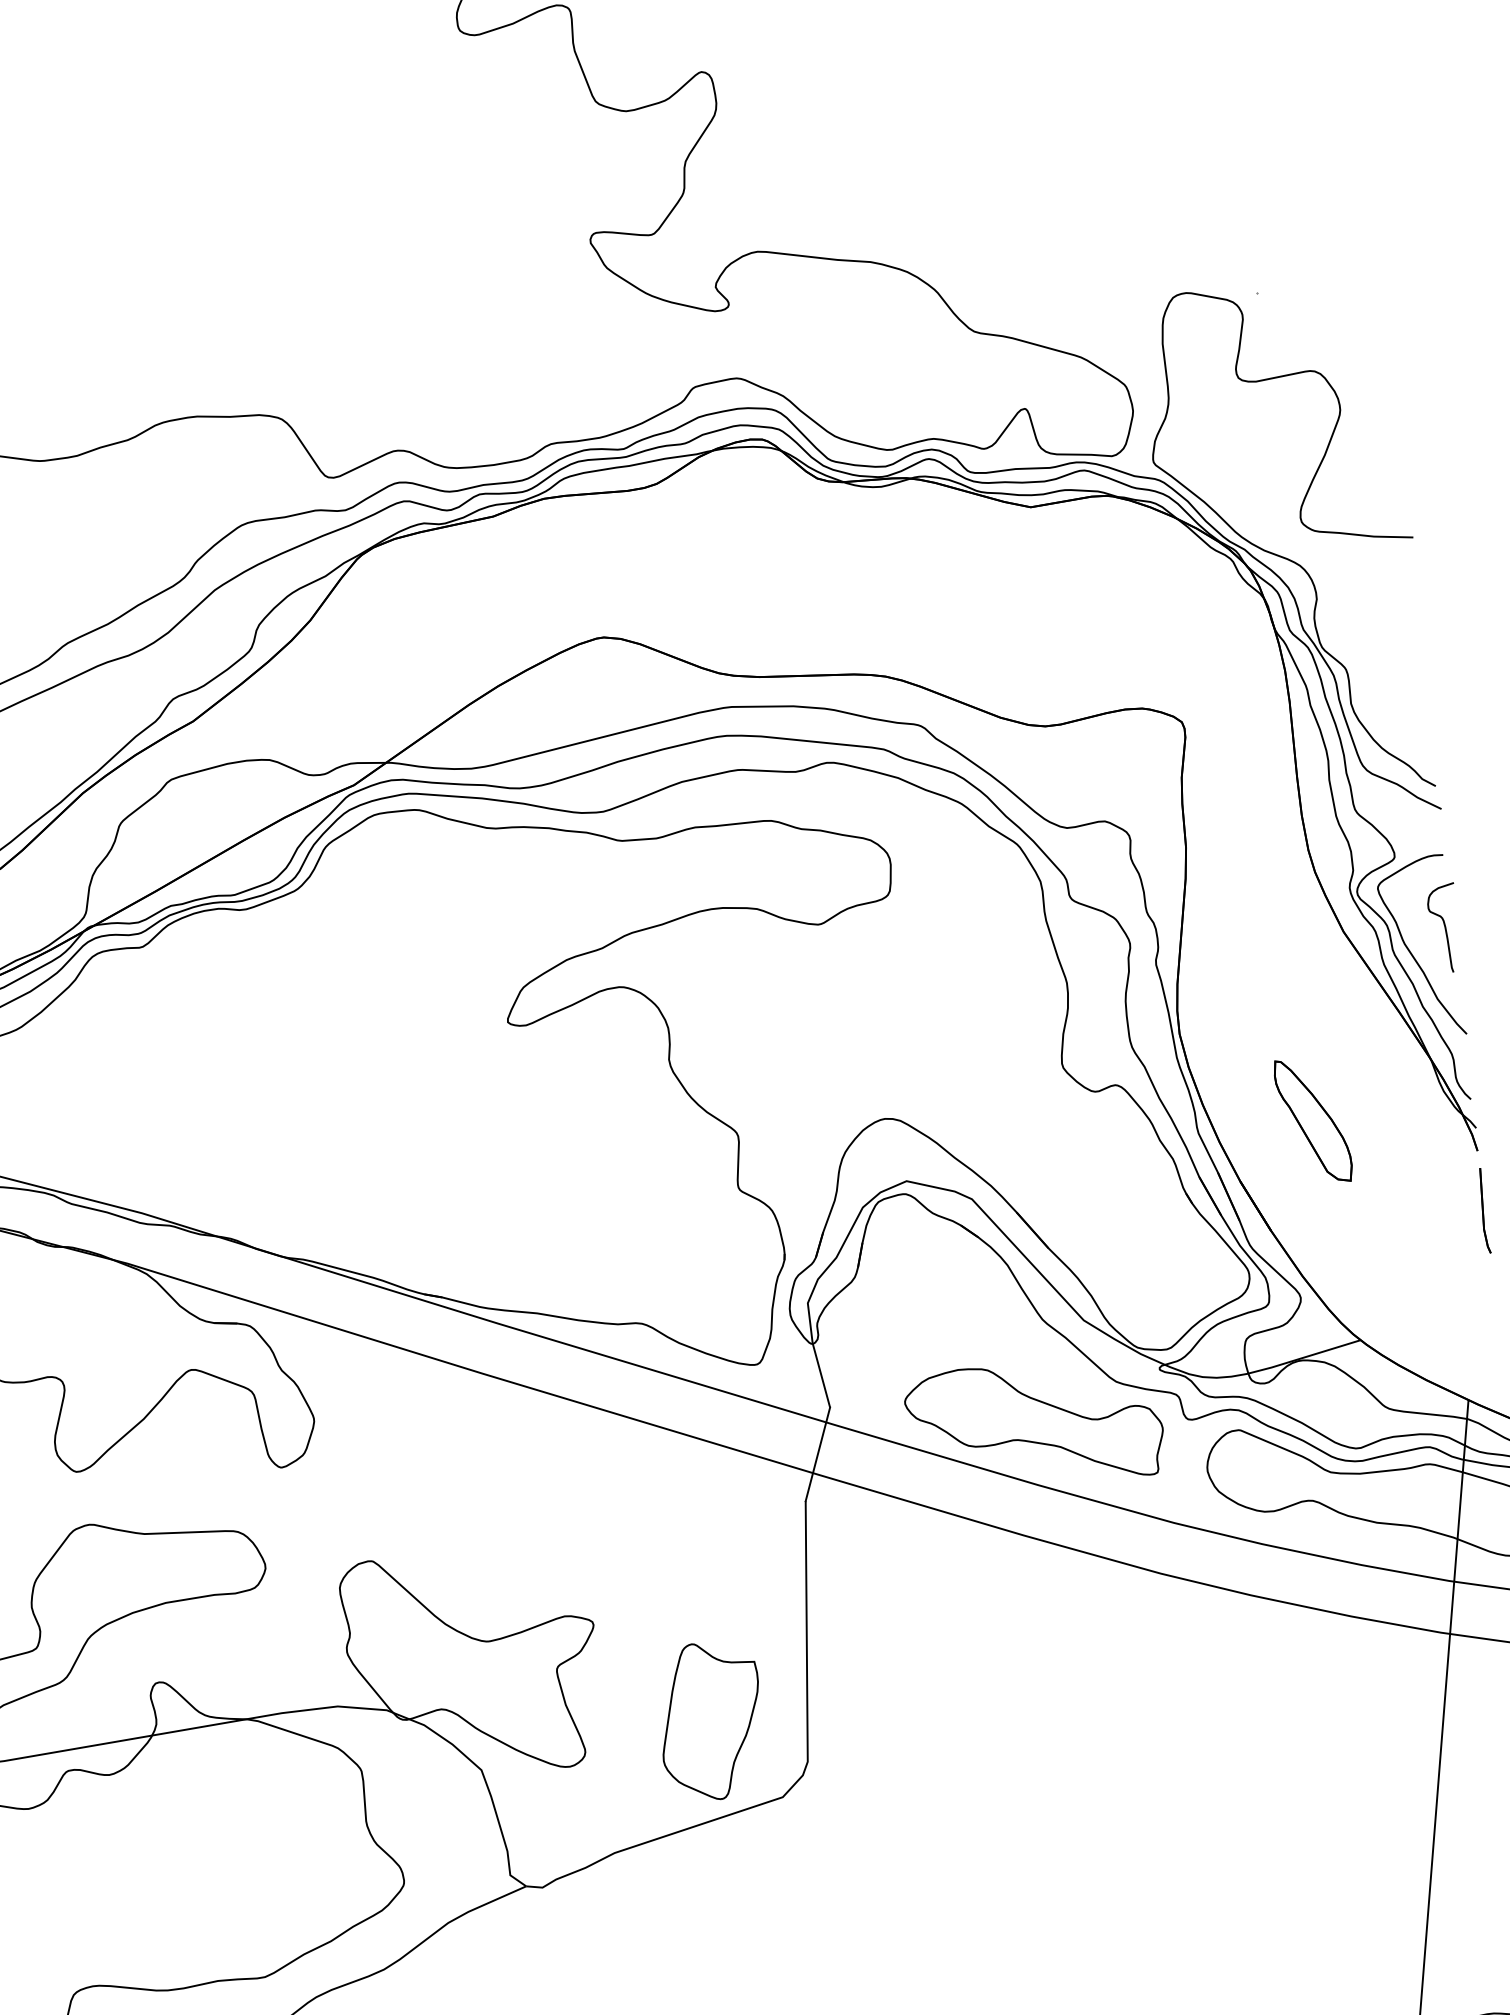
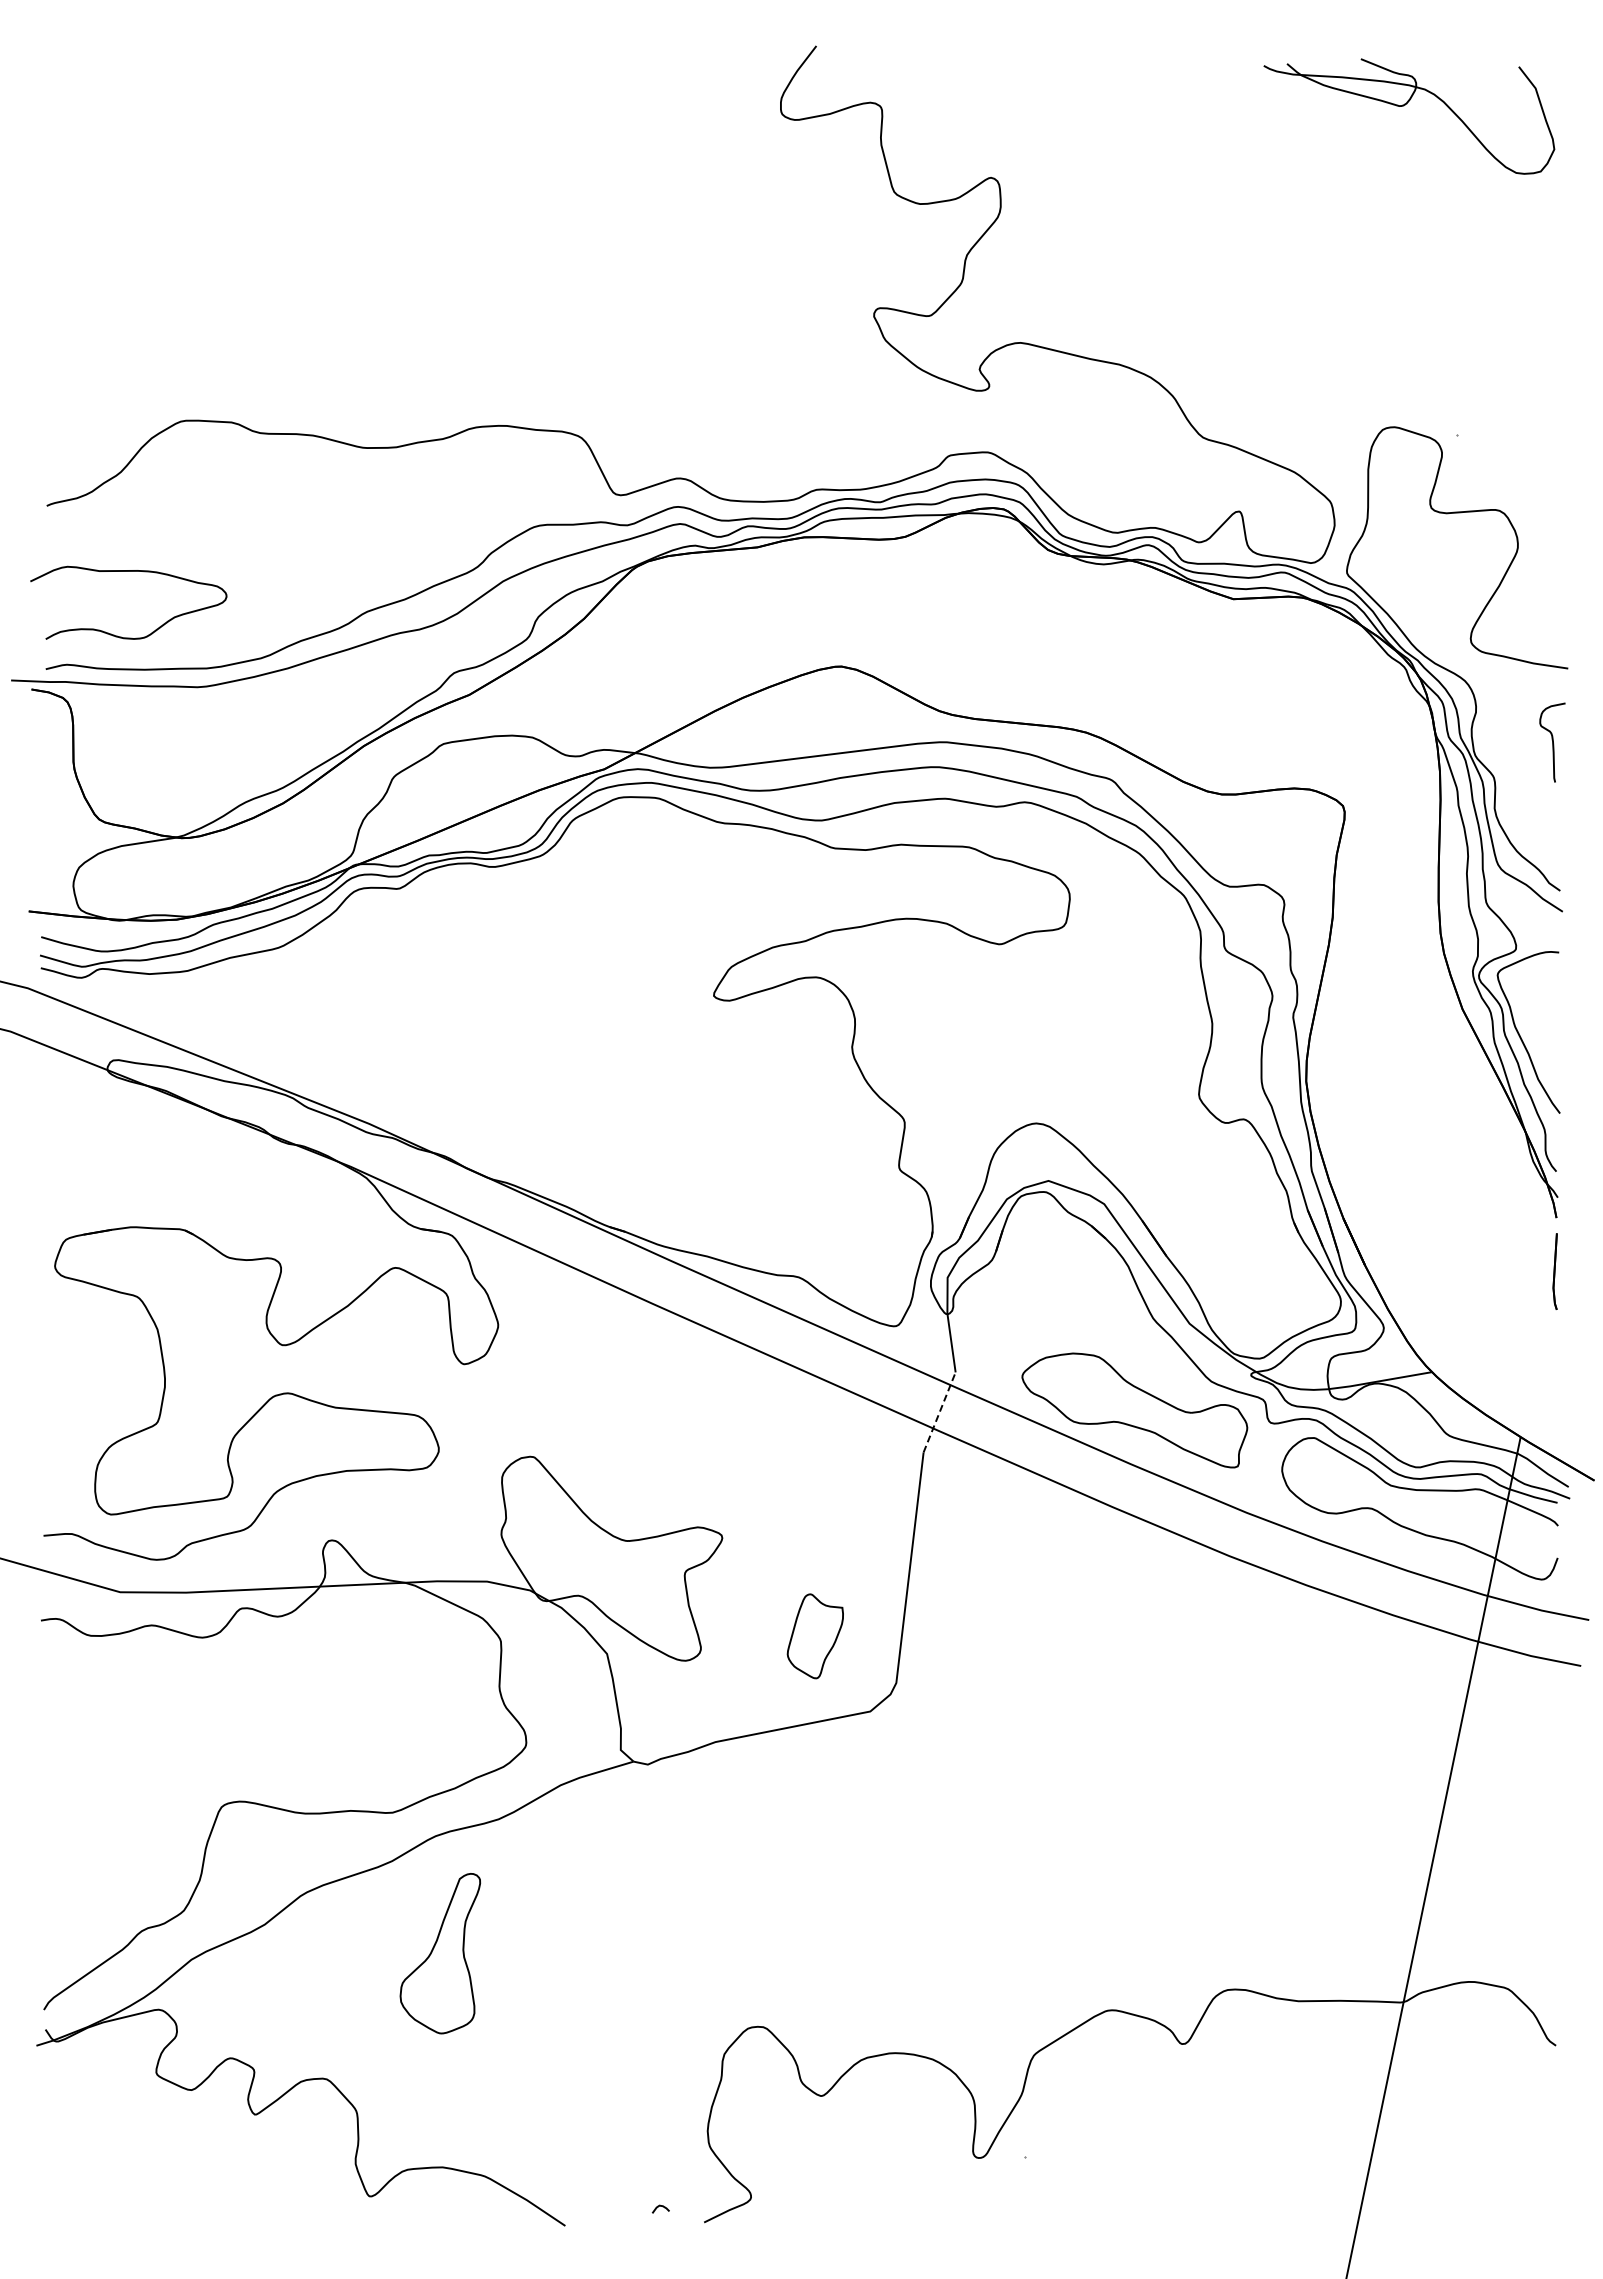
curve: (1444, 928) -> (1552, 742), moved
part: (1313, 1121) -> (1414, 1173), removed
line: (817, 1453) -> (939, 1411), solid -> dashed
part: (711, 1721) -> (815, 1636), size x0.6

